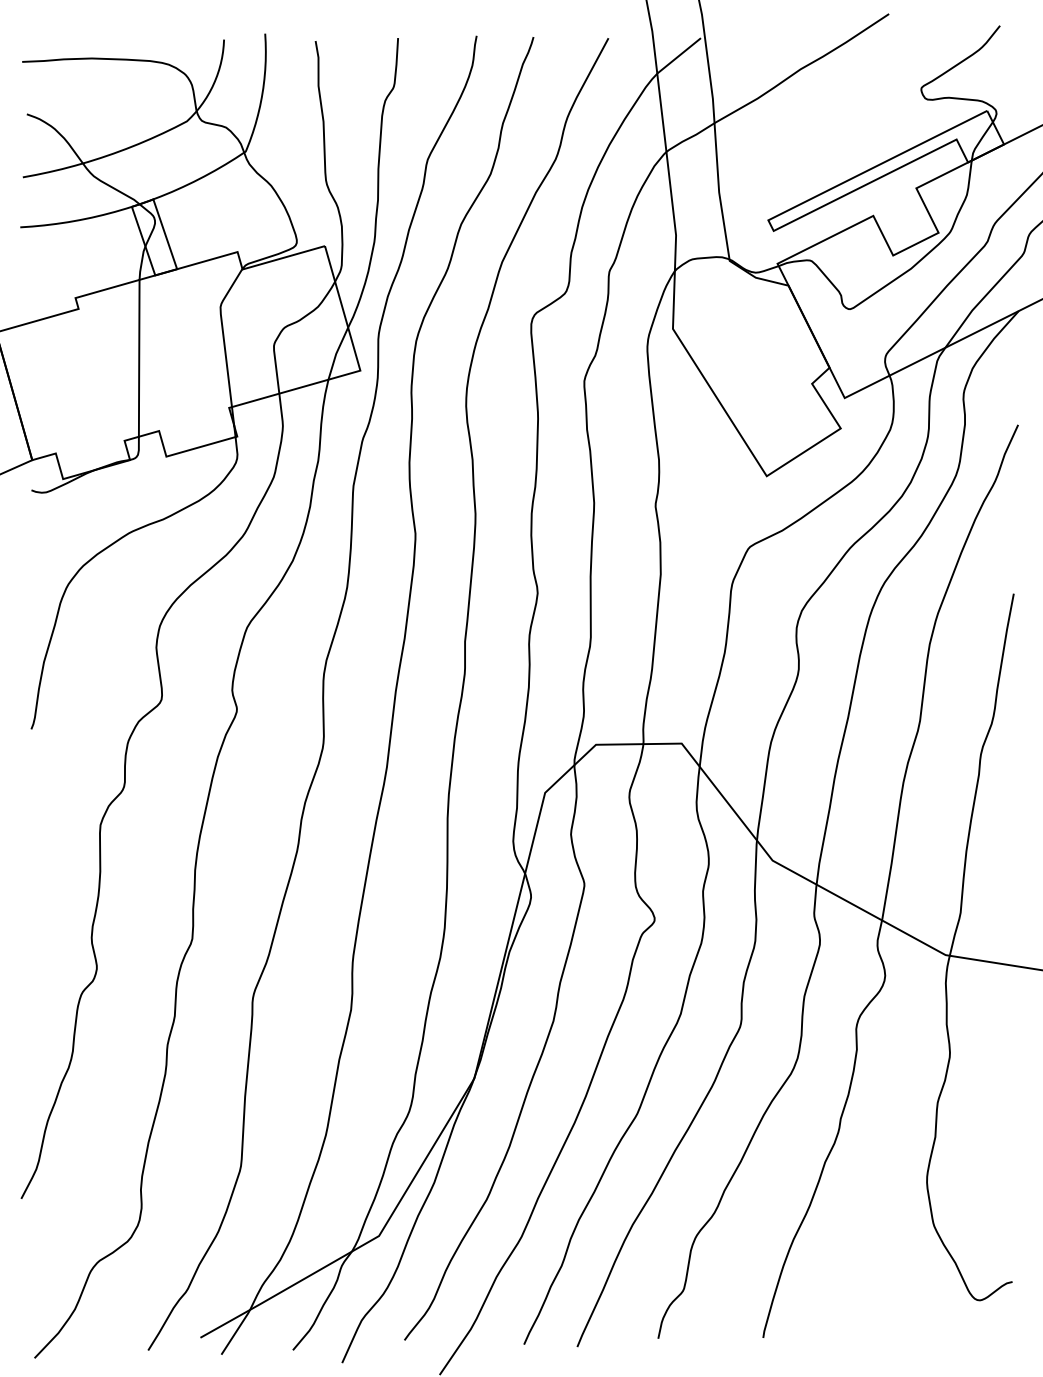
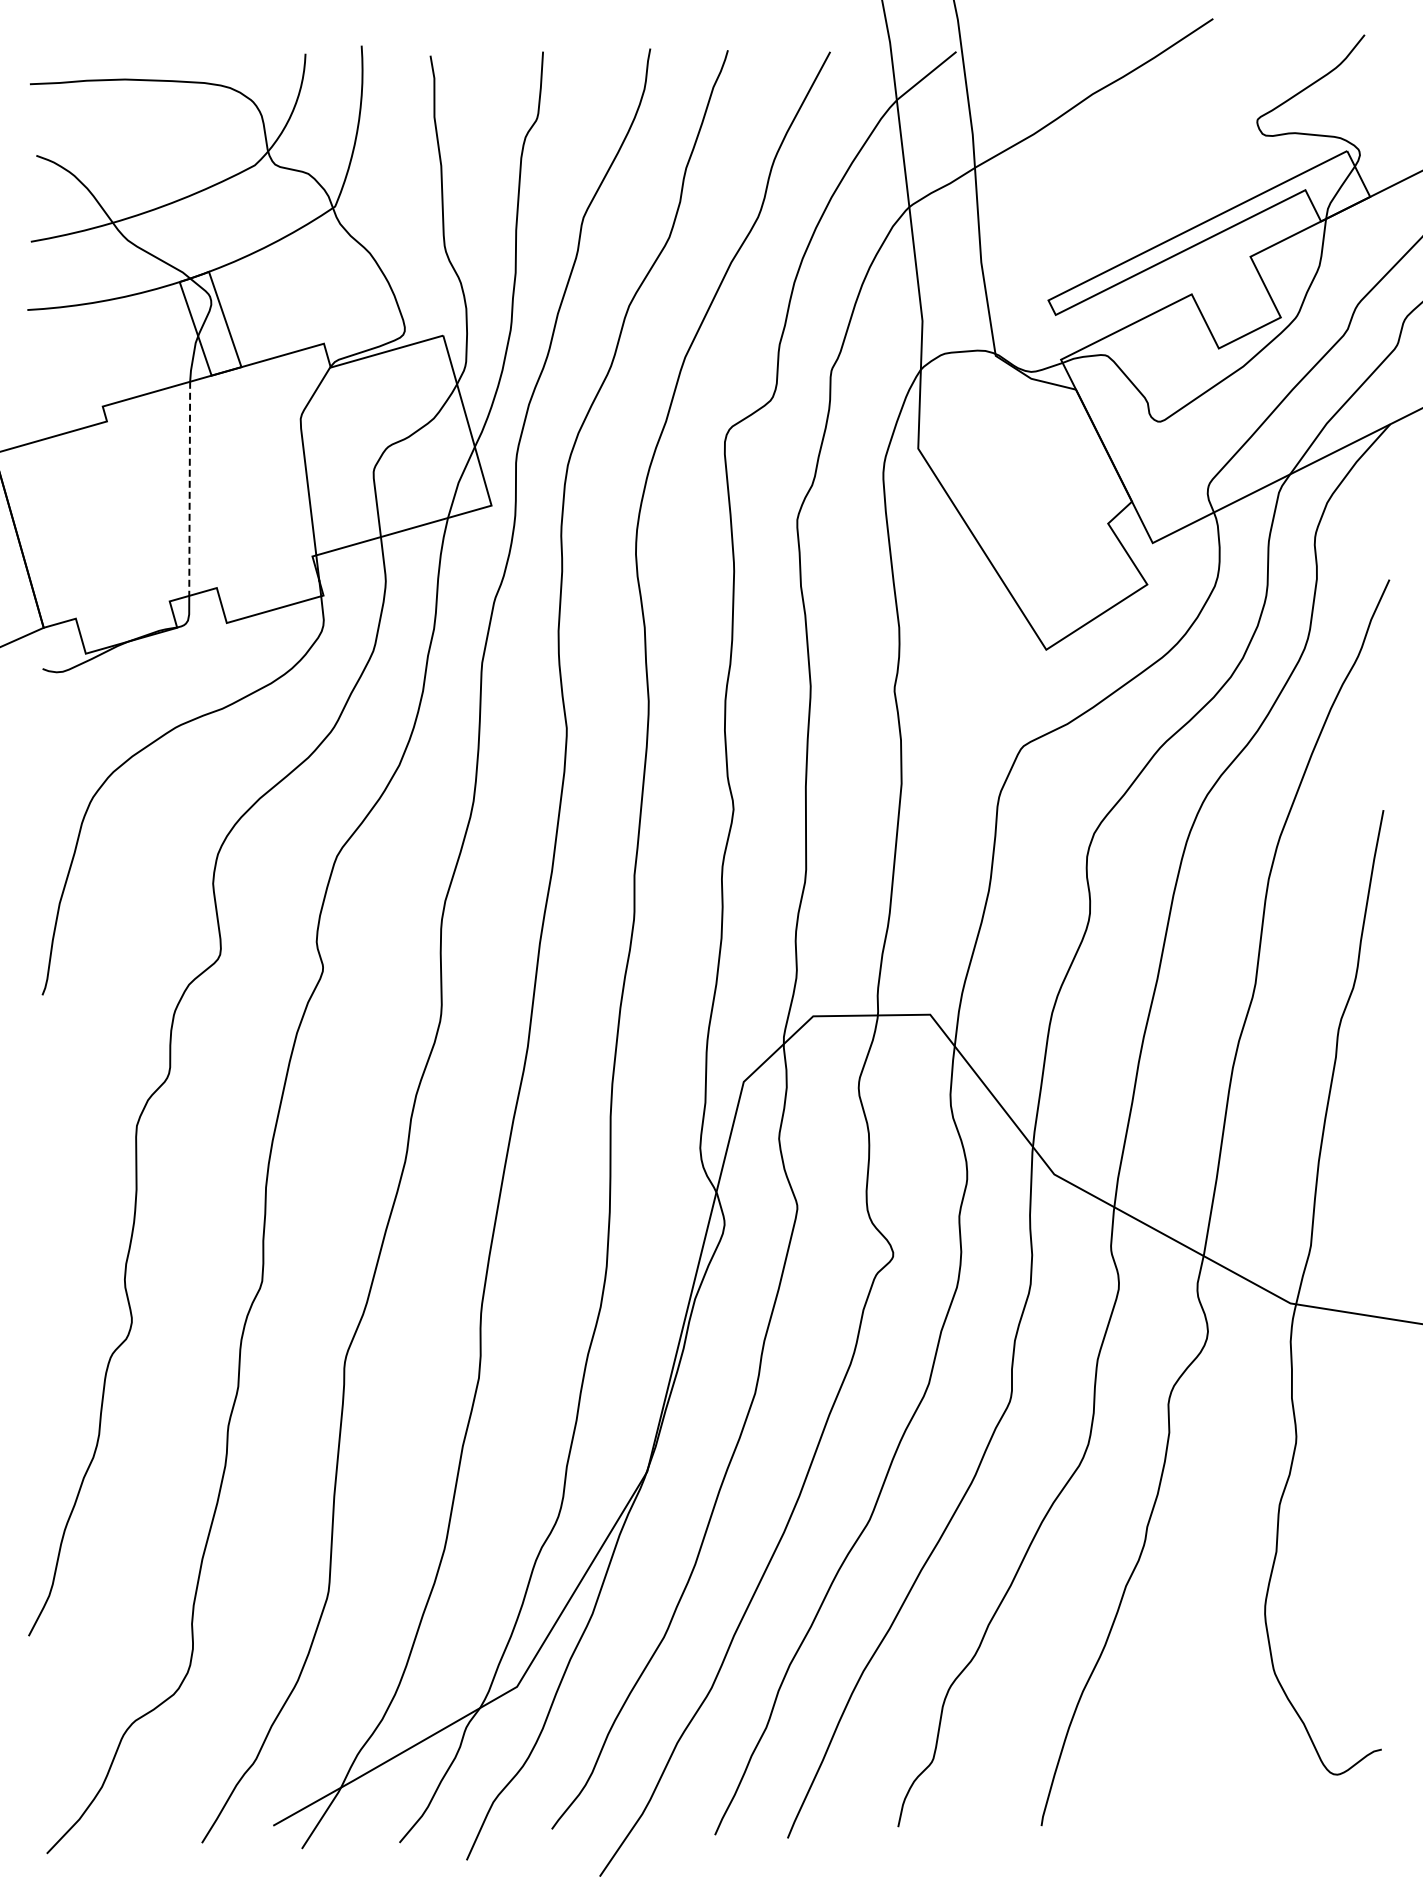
line: (139, 358) -> (189, 489), solid -> dashed

